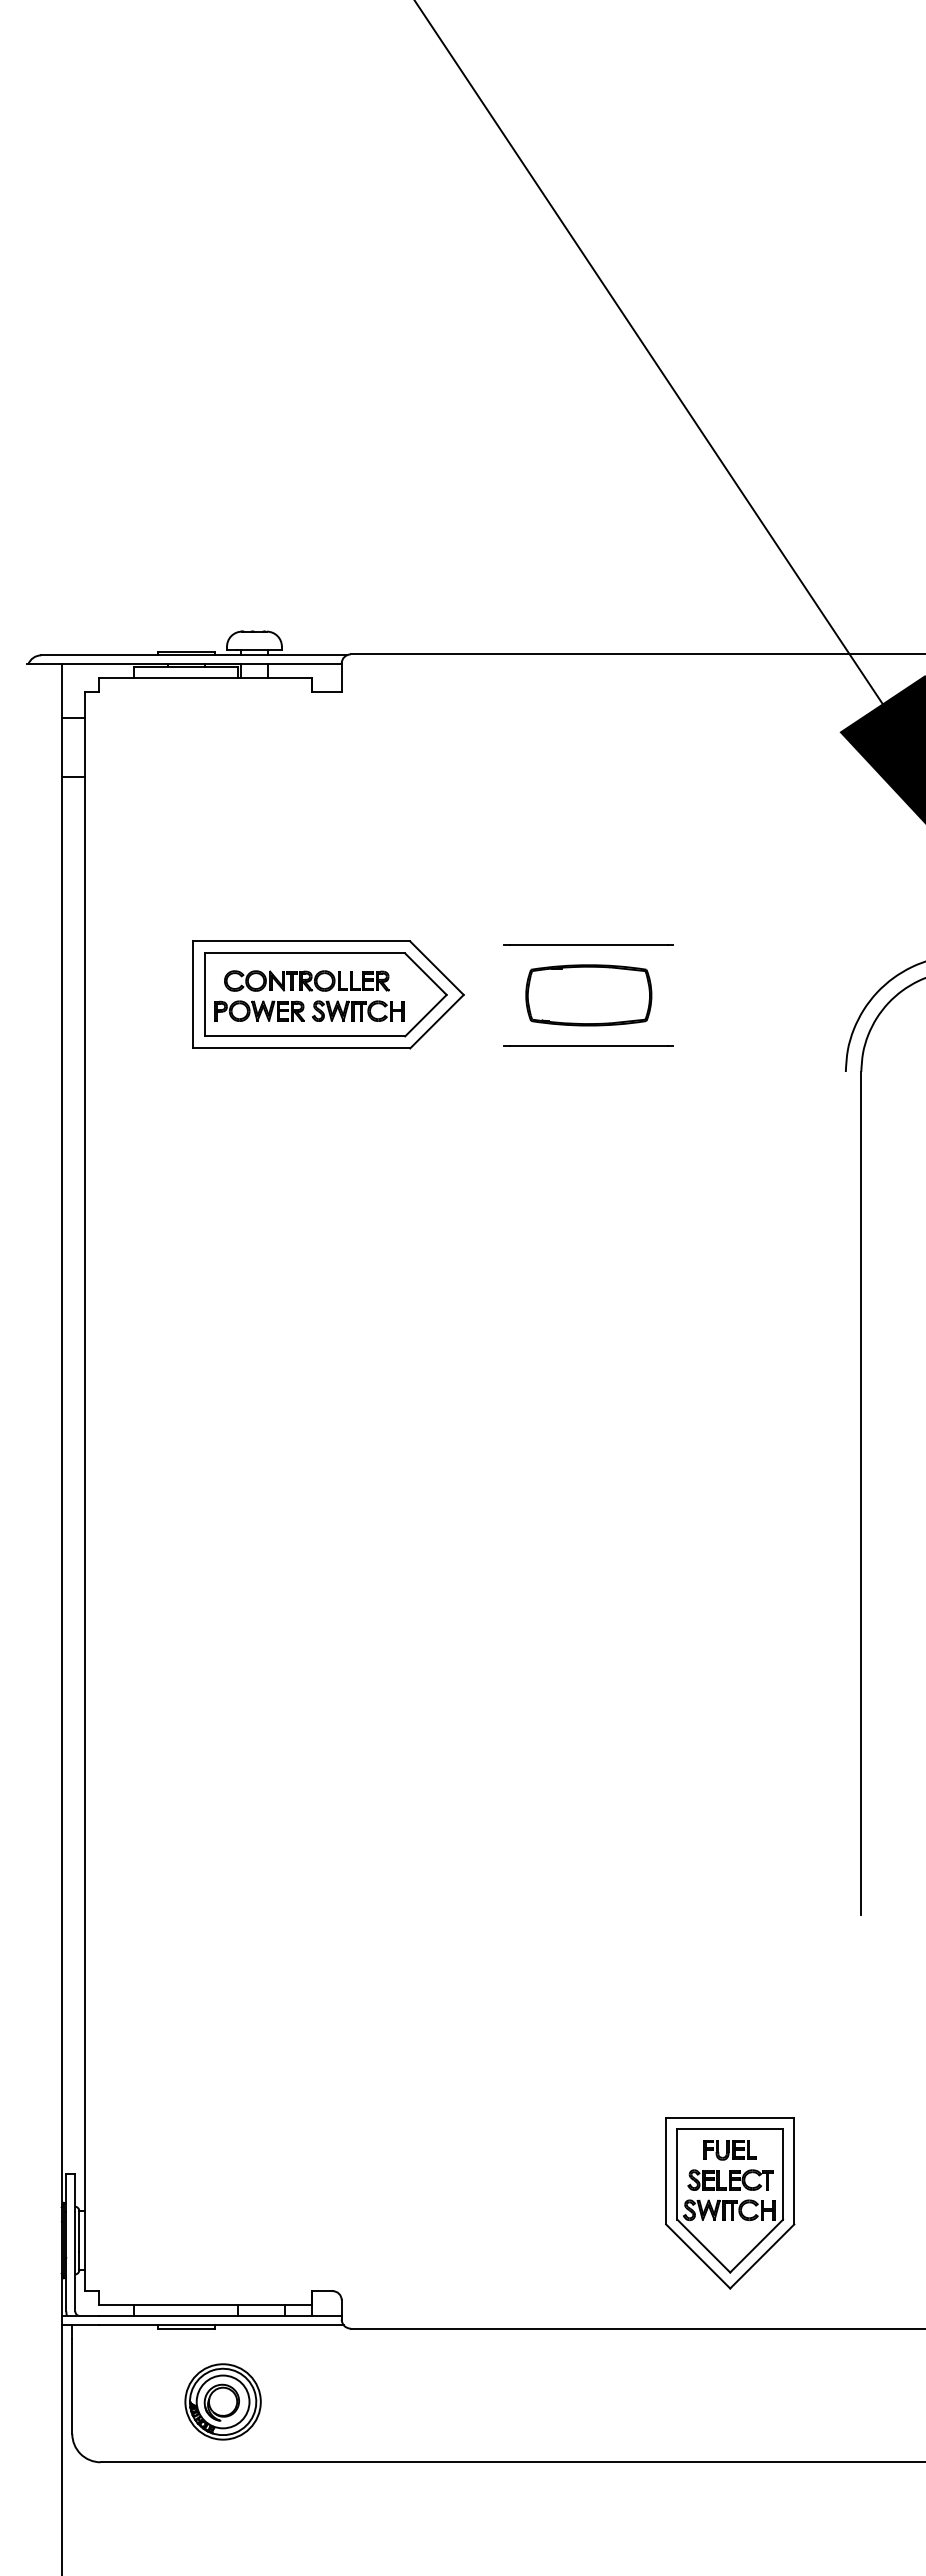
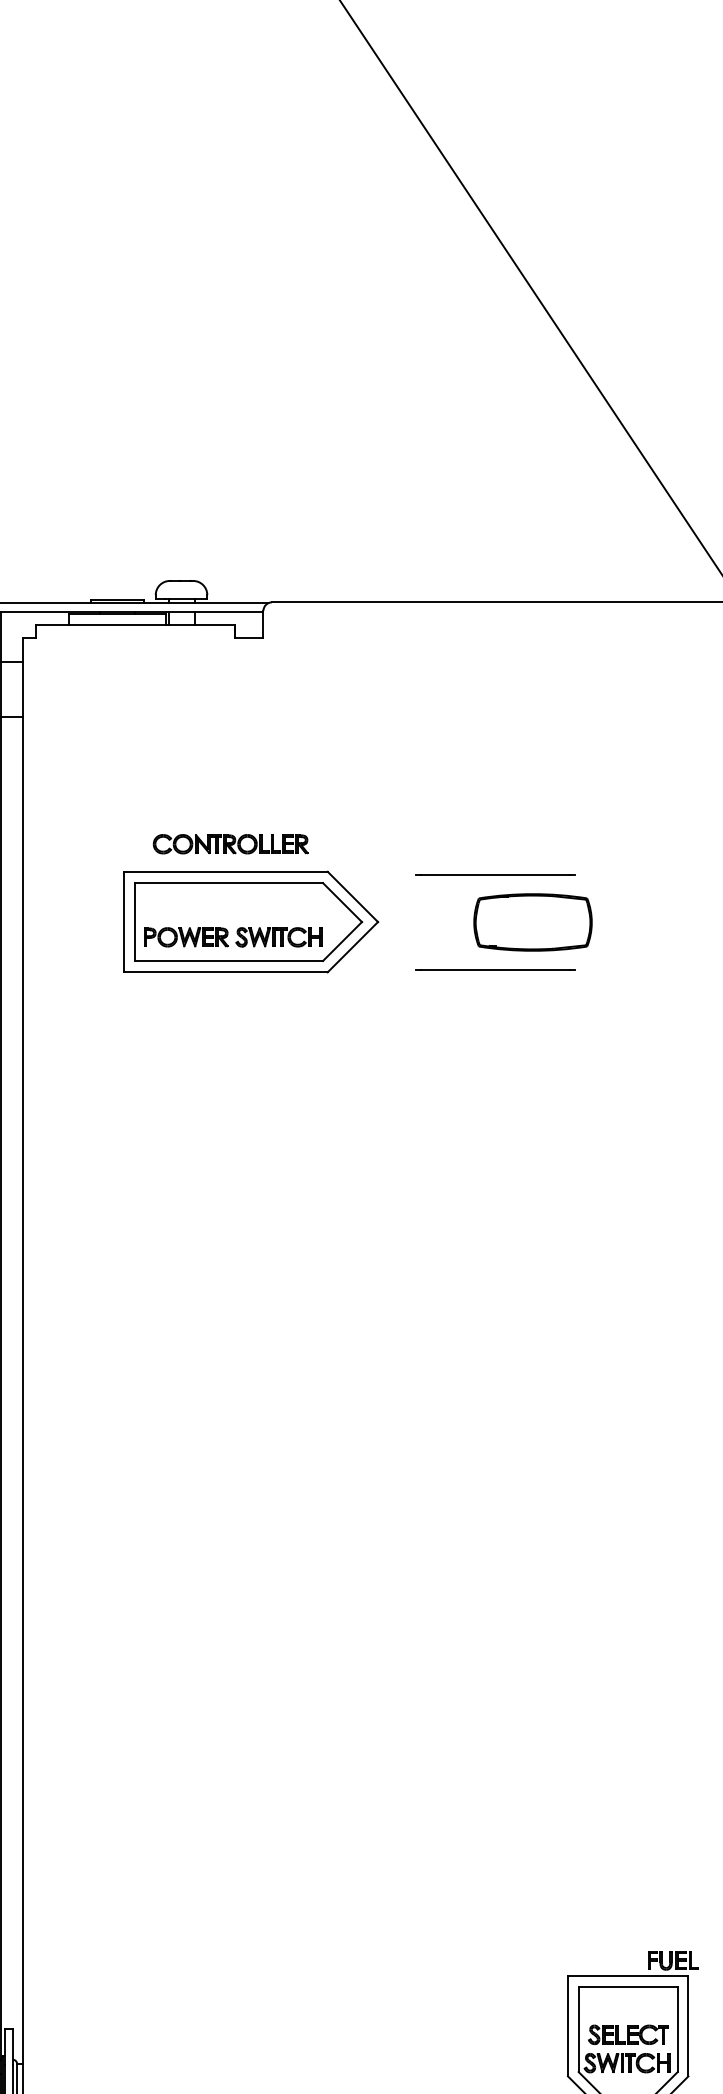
part: (306, 980) -> (230, 843), moved
part: (588, 995) -> (532, 922), moved
part: (729, 2150) -> (672, 1961), moved

